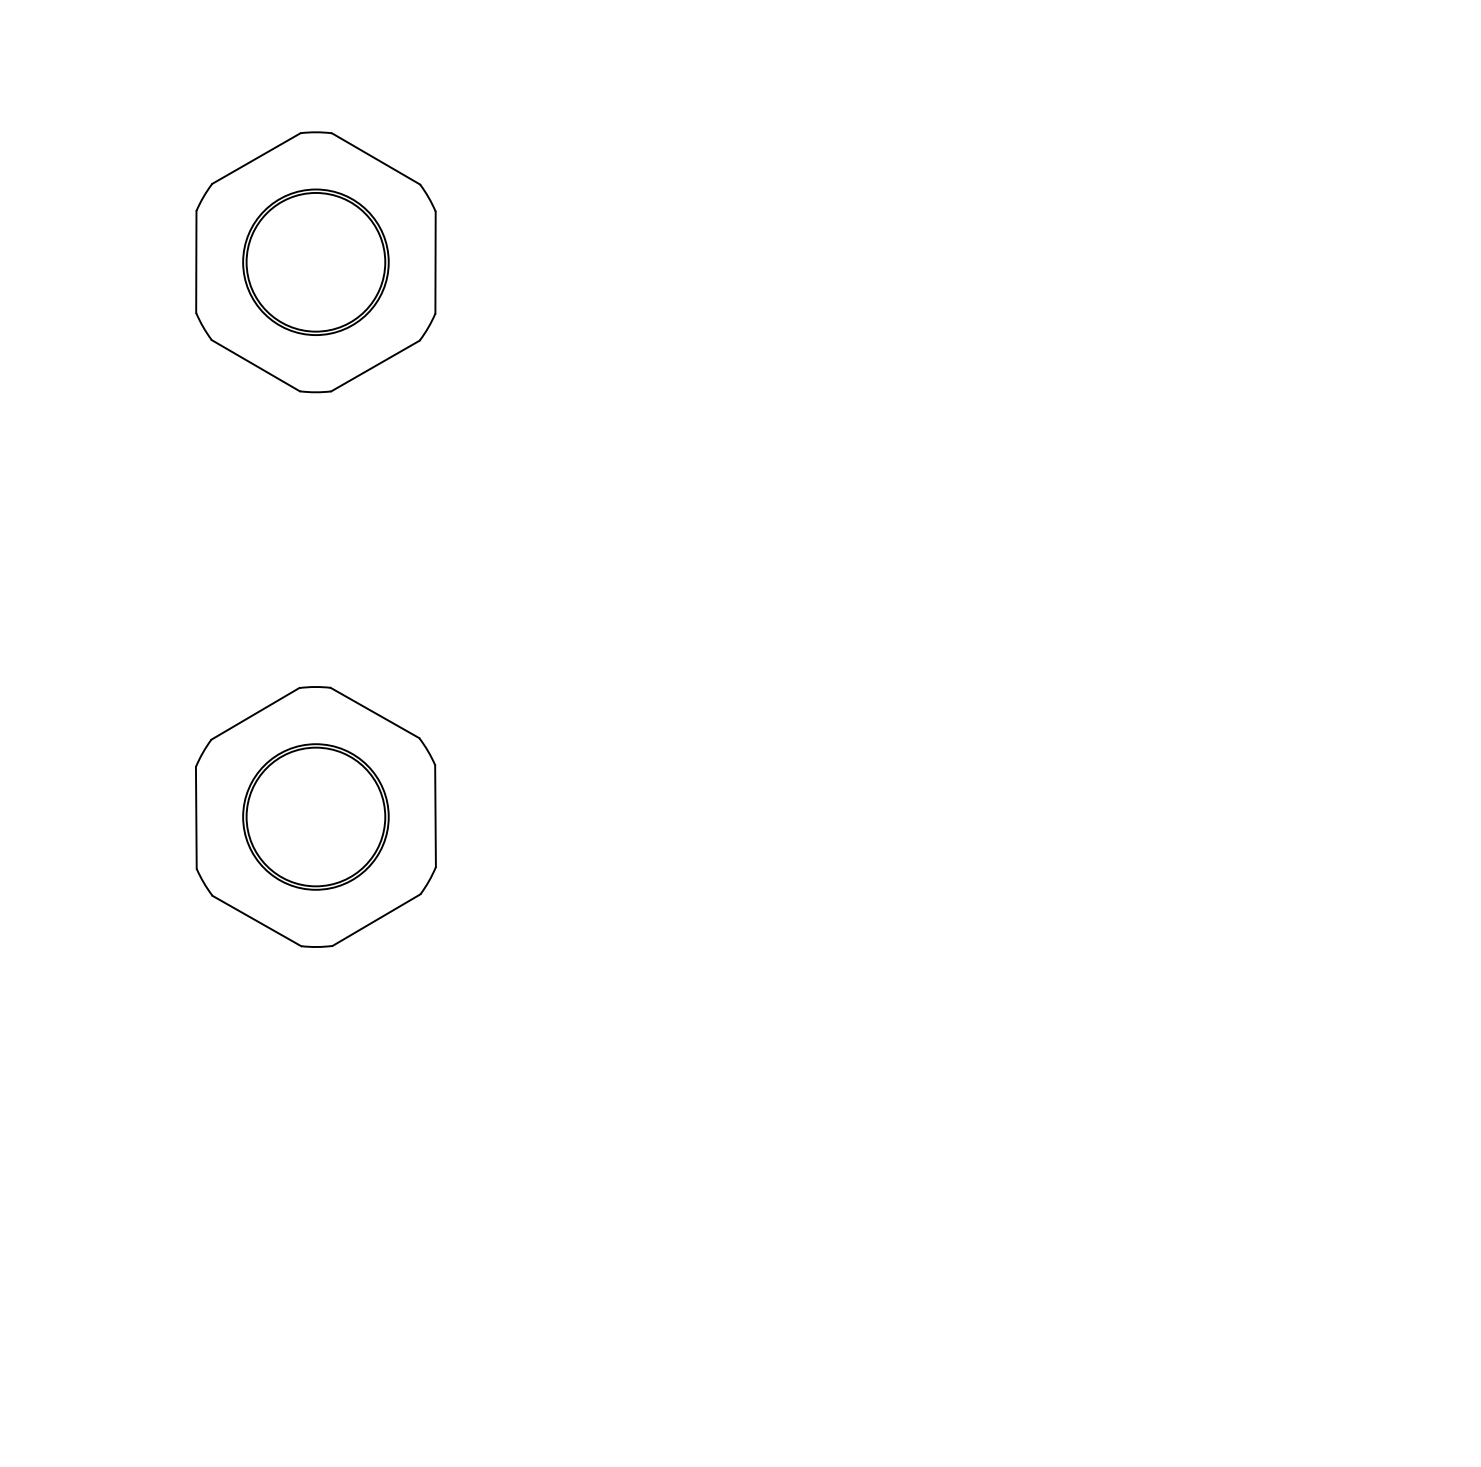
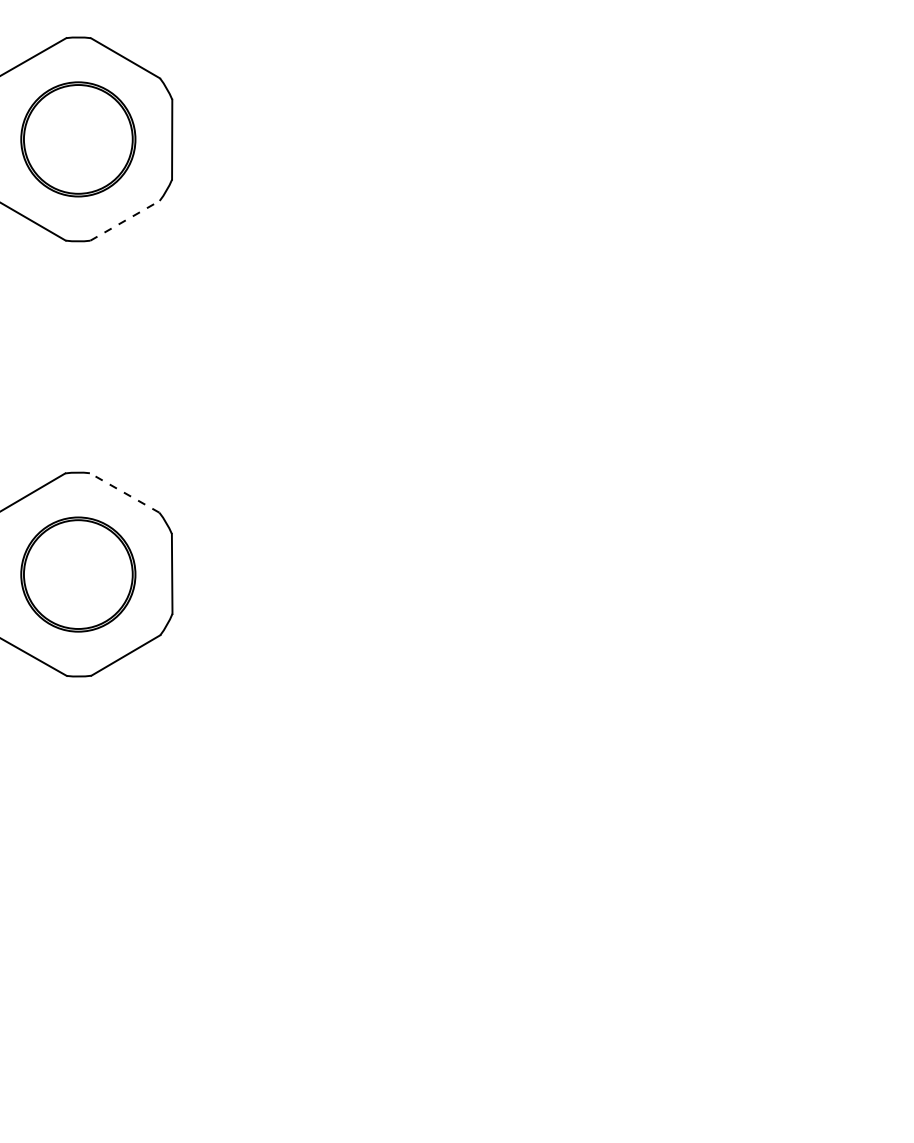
line: (375, 366) -> (125, 221), solid -> dashed
line: (374, 712) -> (124, 492), solid -> dashed

